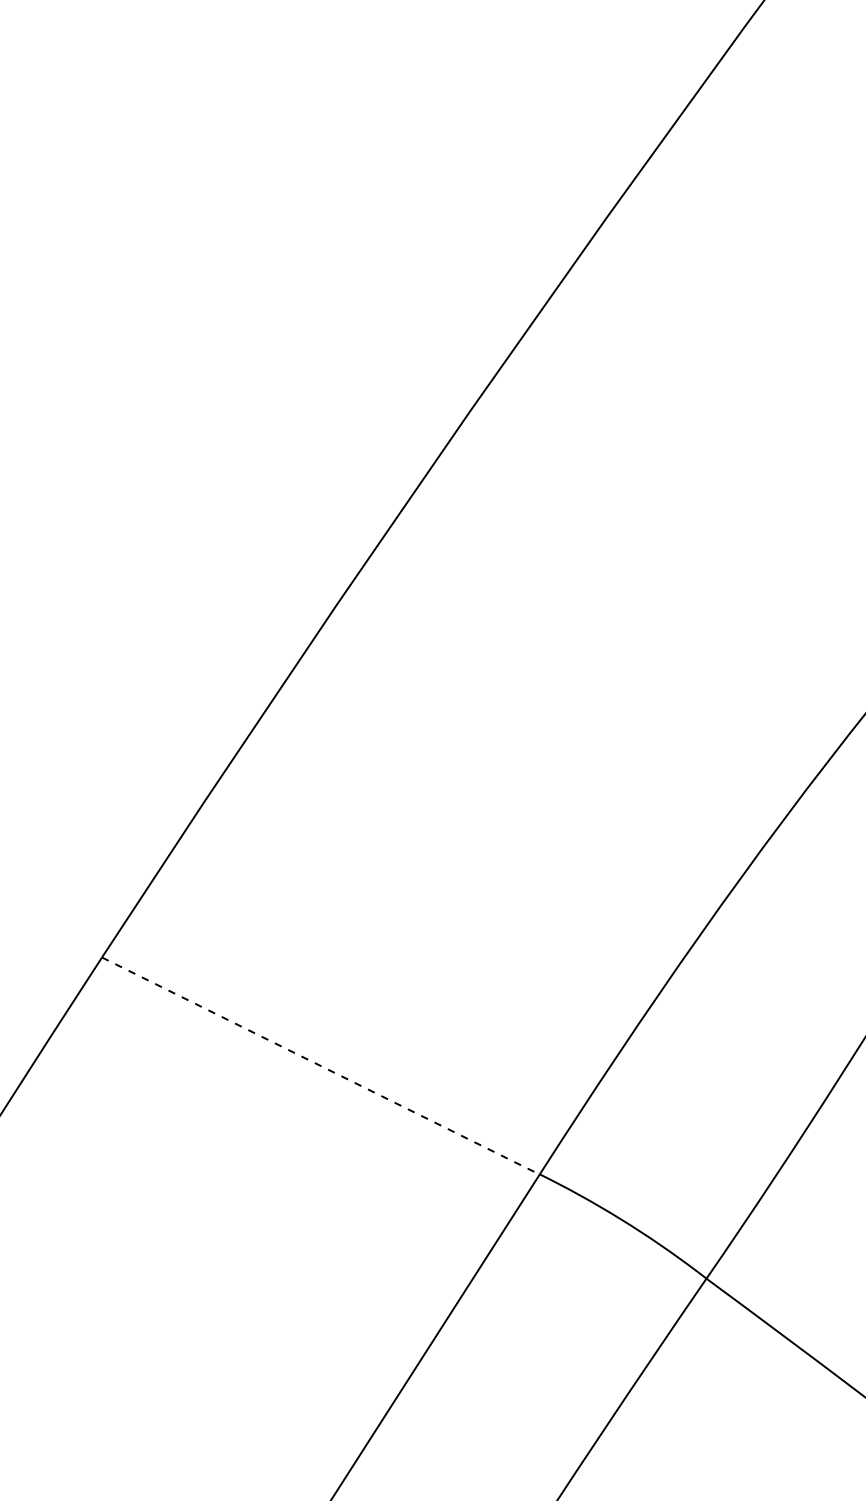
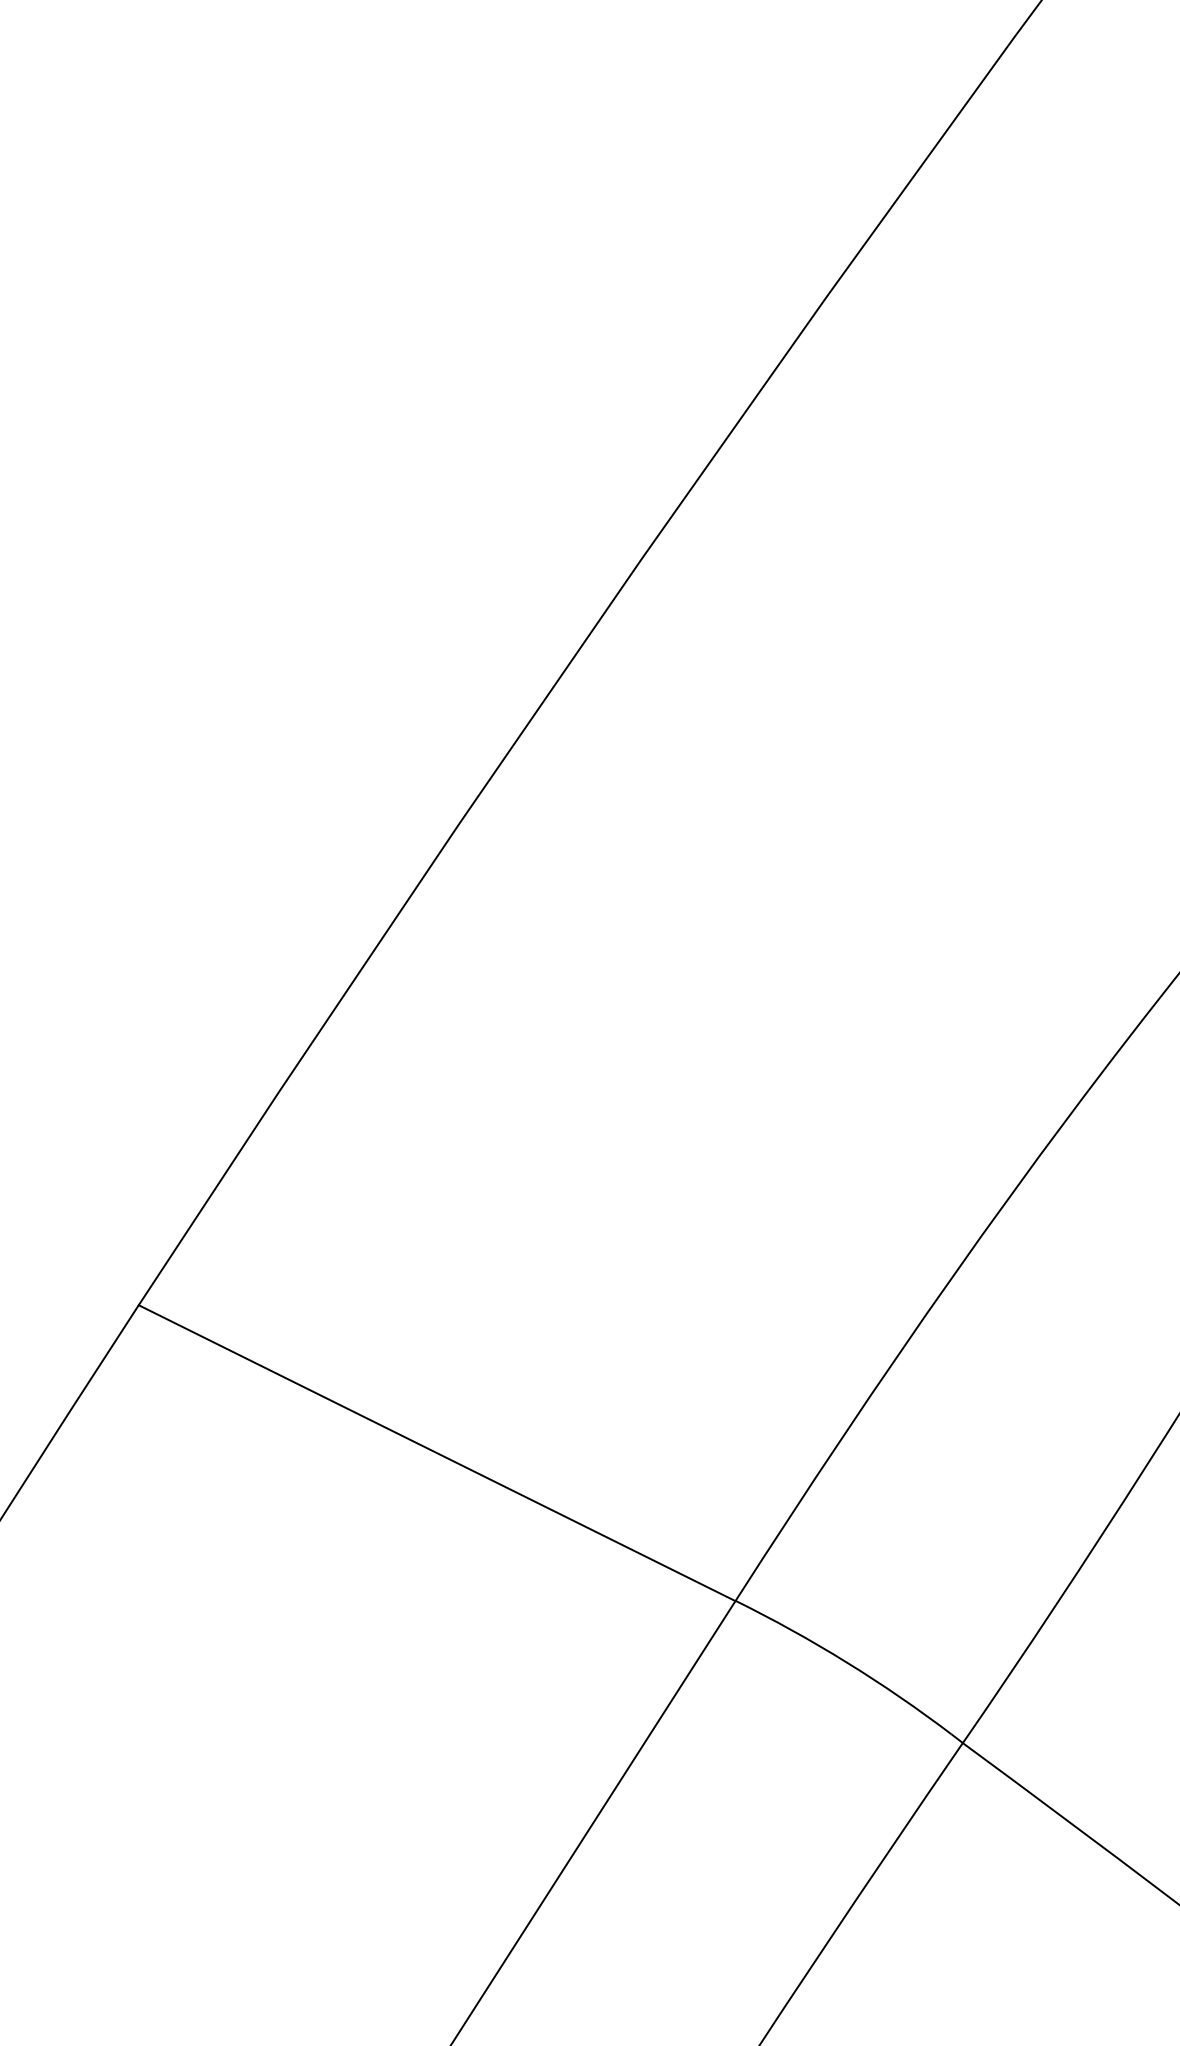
line: (321, 1066) -> (437, 1453), dashed -> solid

